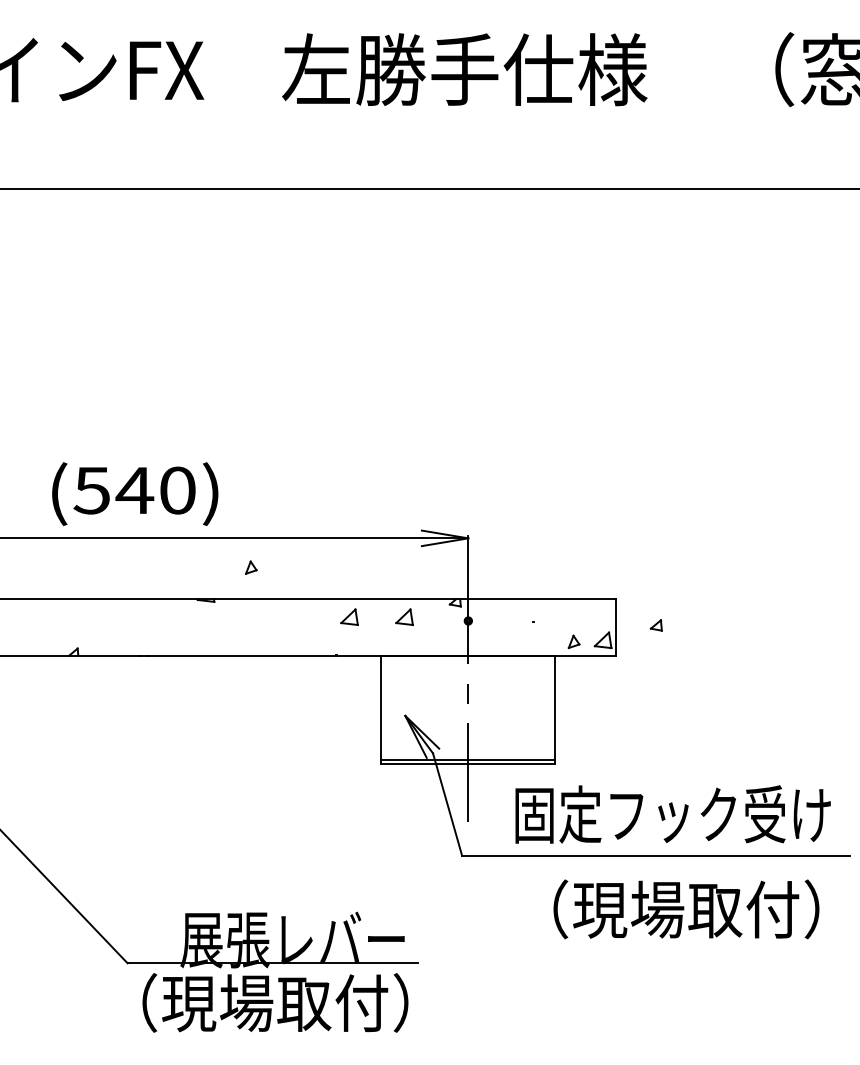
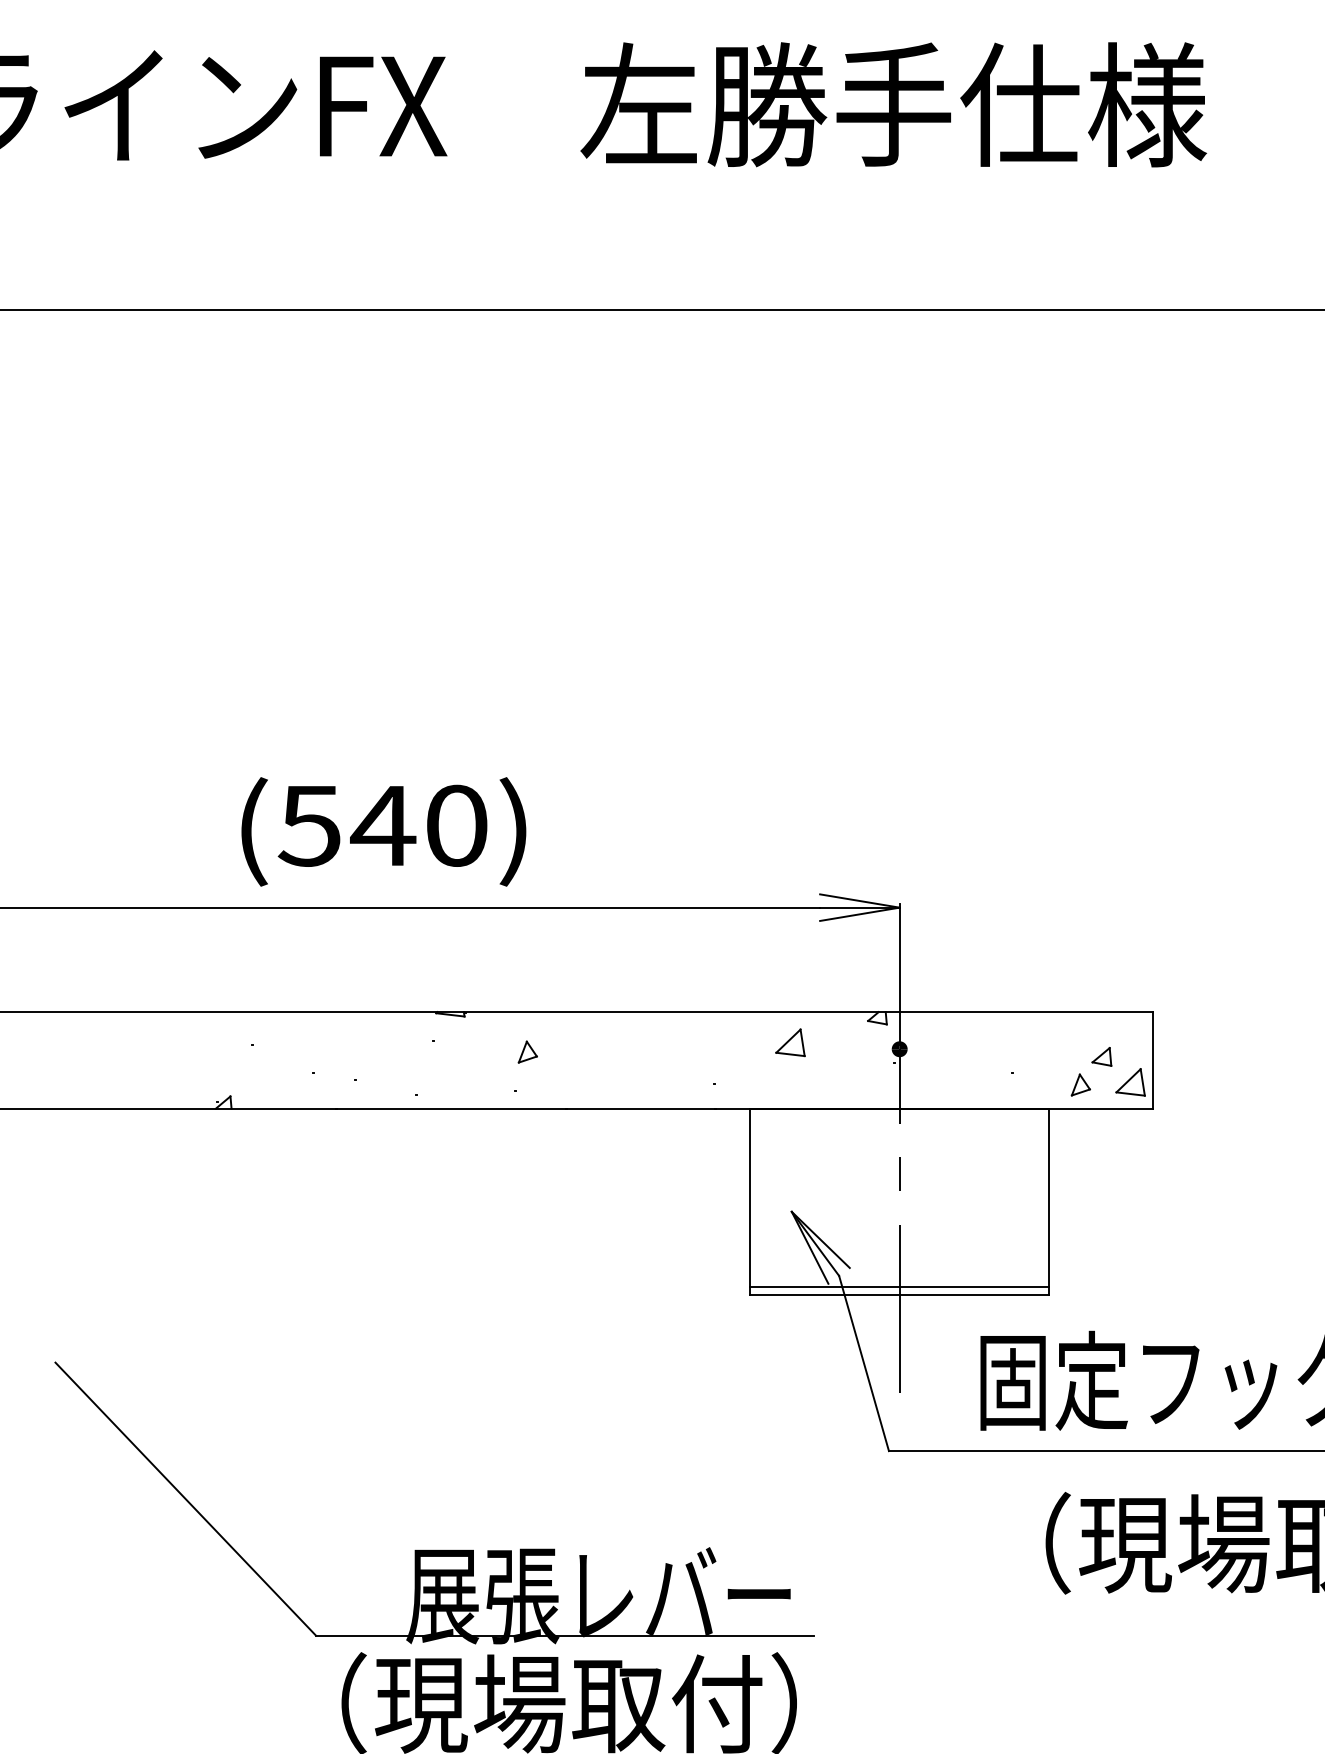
text: (135, 493) -> (384, 830), moved
part: (251, 567) -> (528, 1051), moved
part: (349, 616) -> (696, 1041), removed
part: (655, 625) -> (1100, 1056), moved

